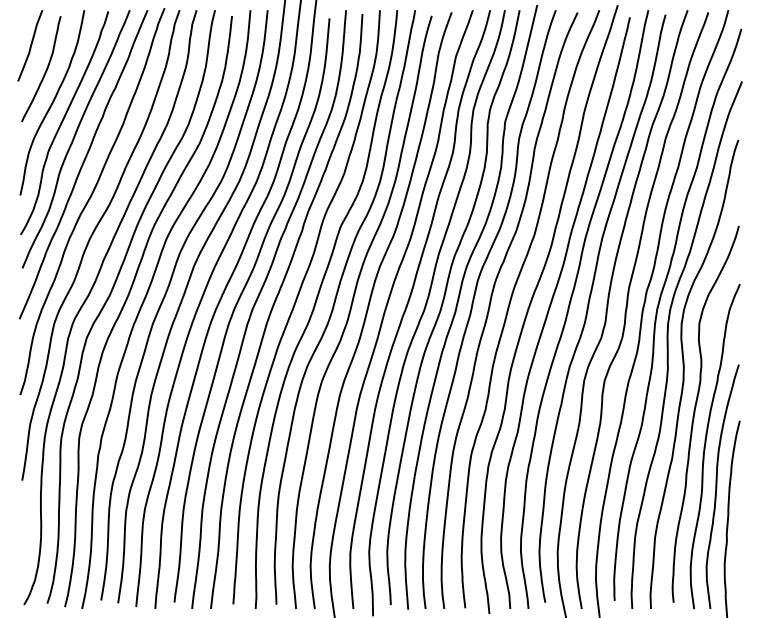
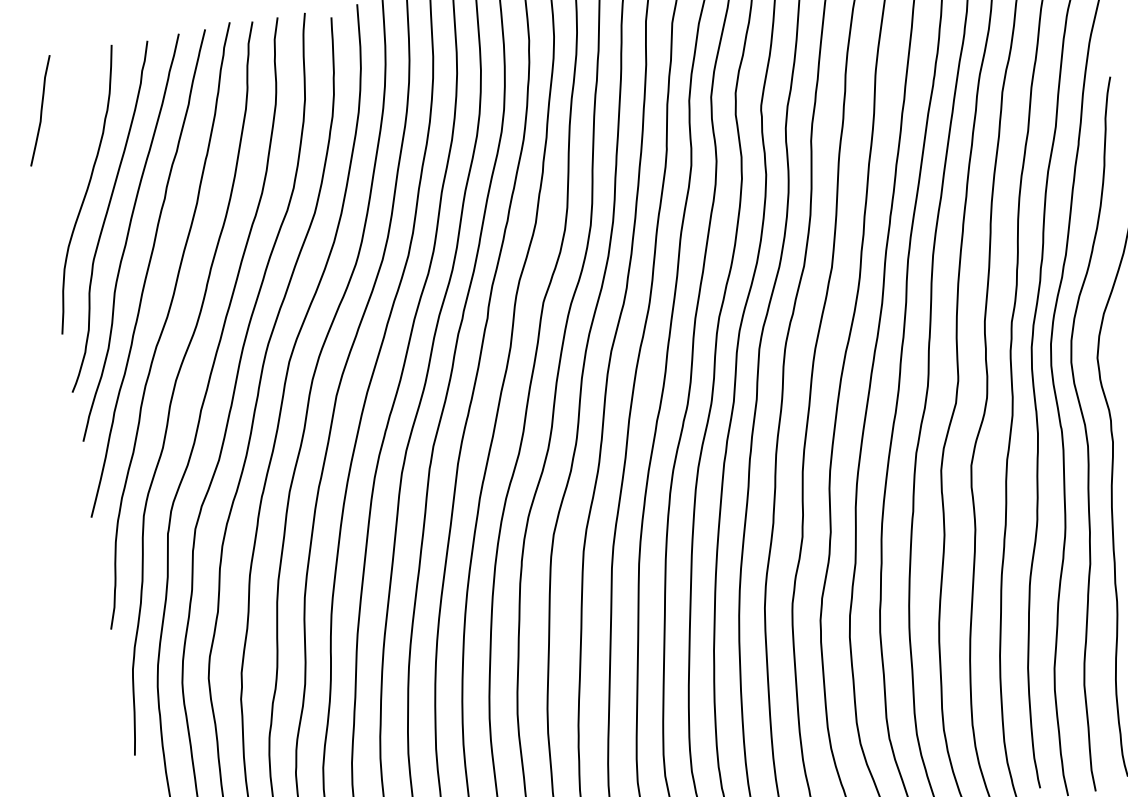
curve: (45, 70) -> (68, 143), removed

